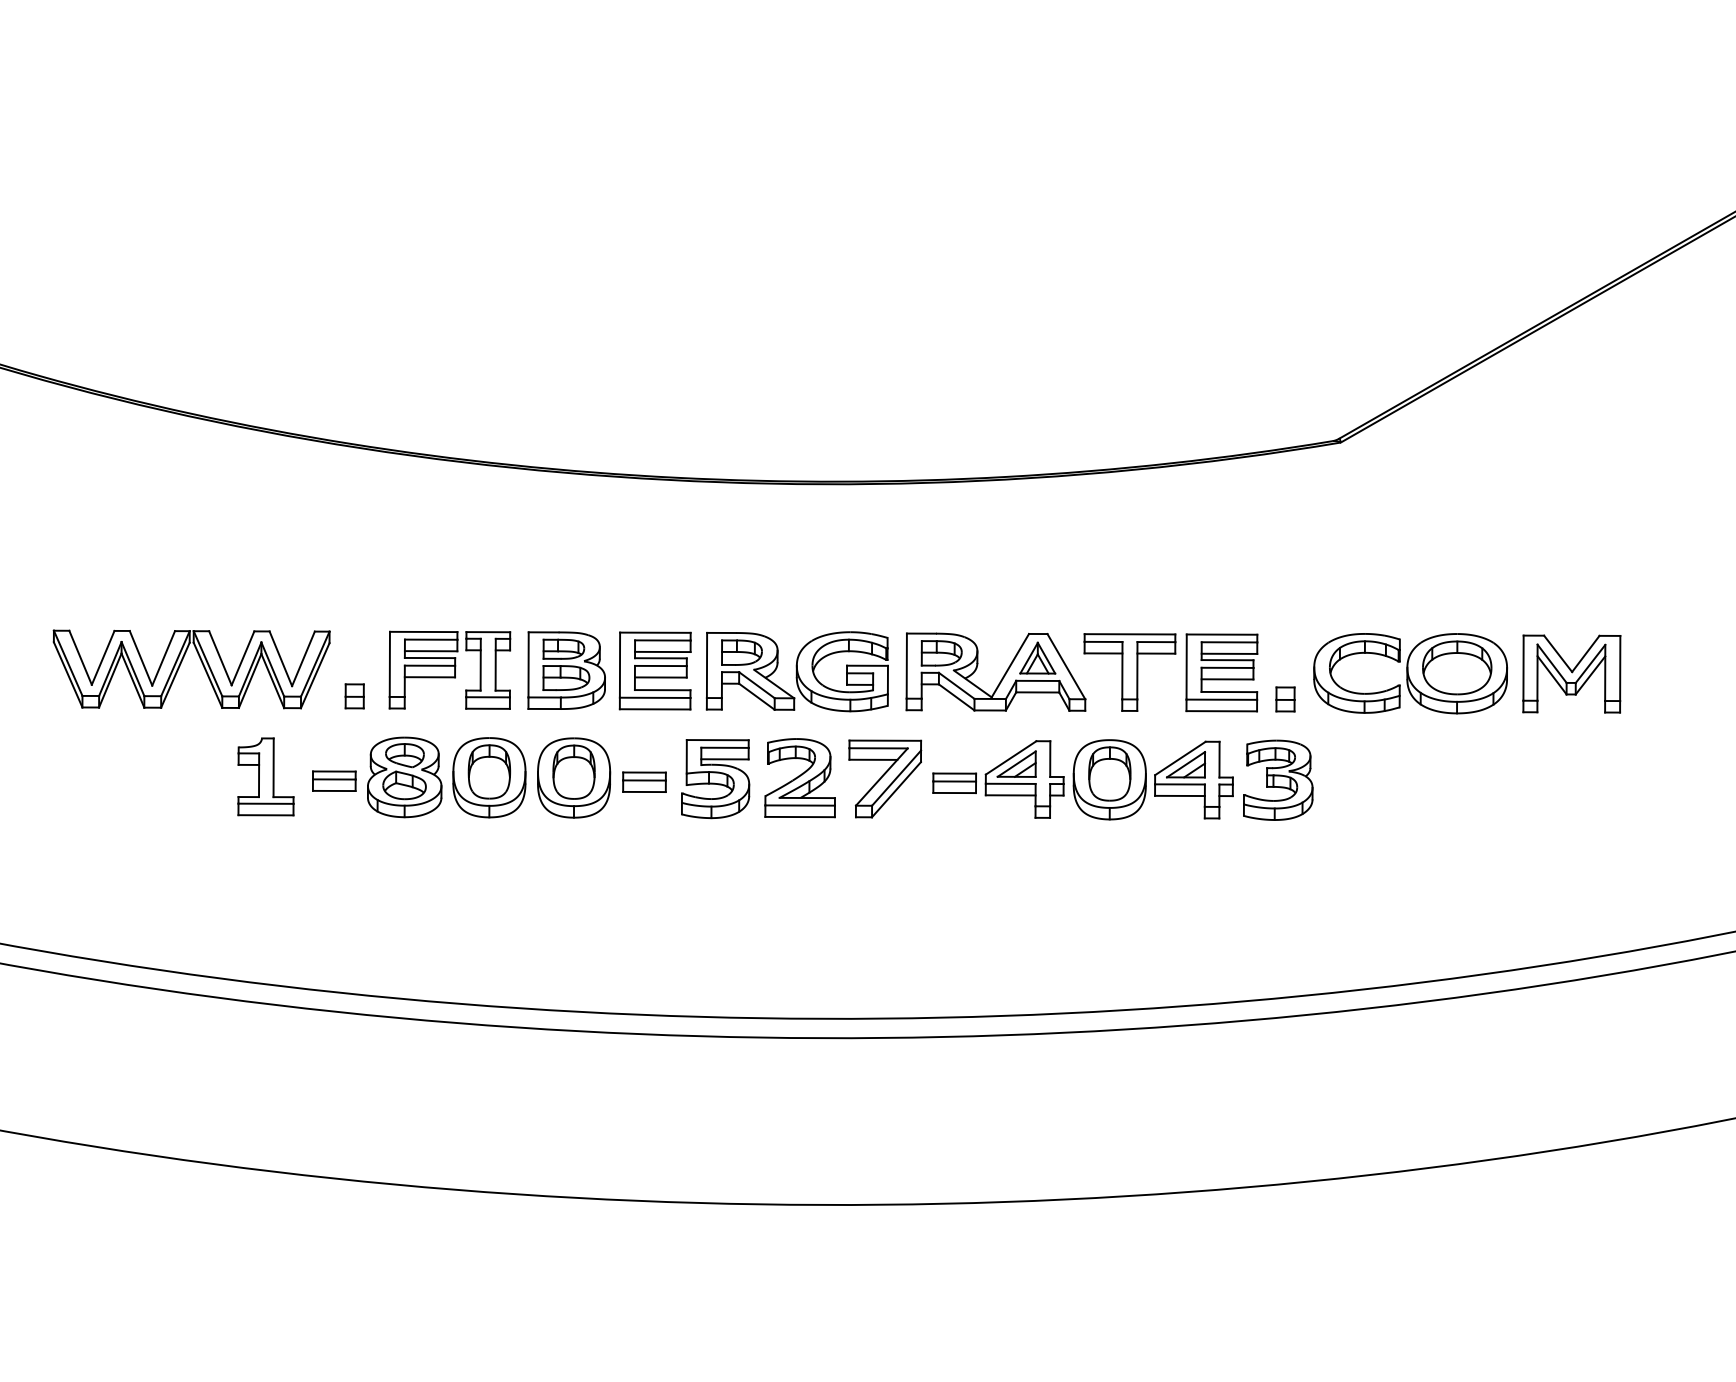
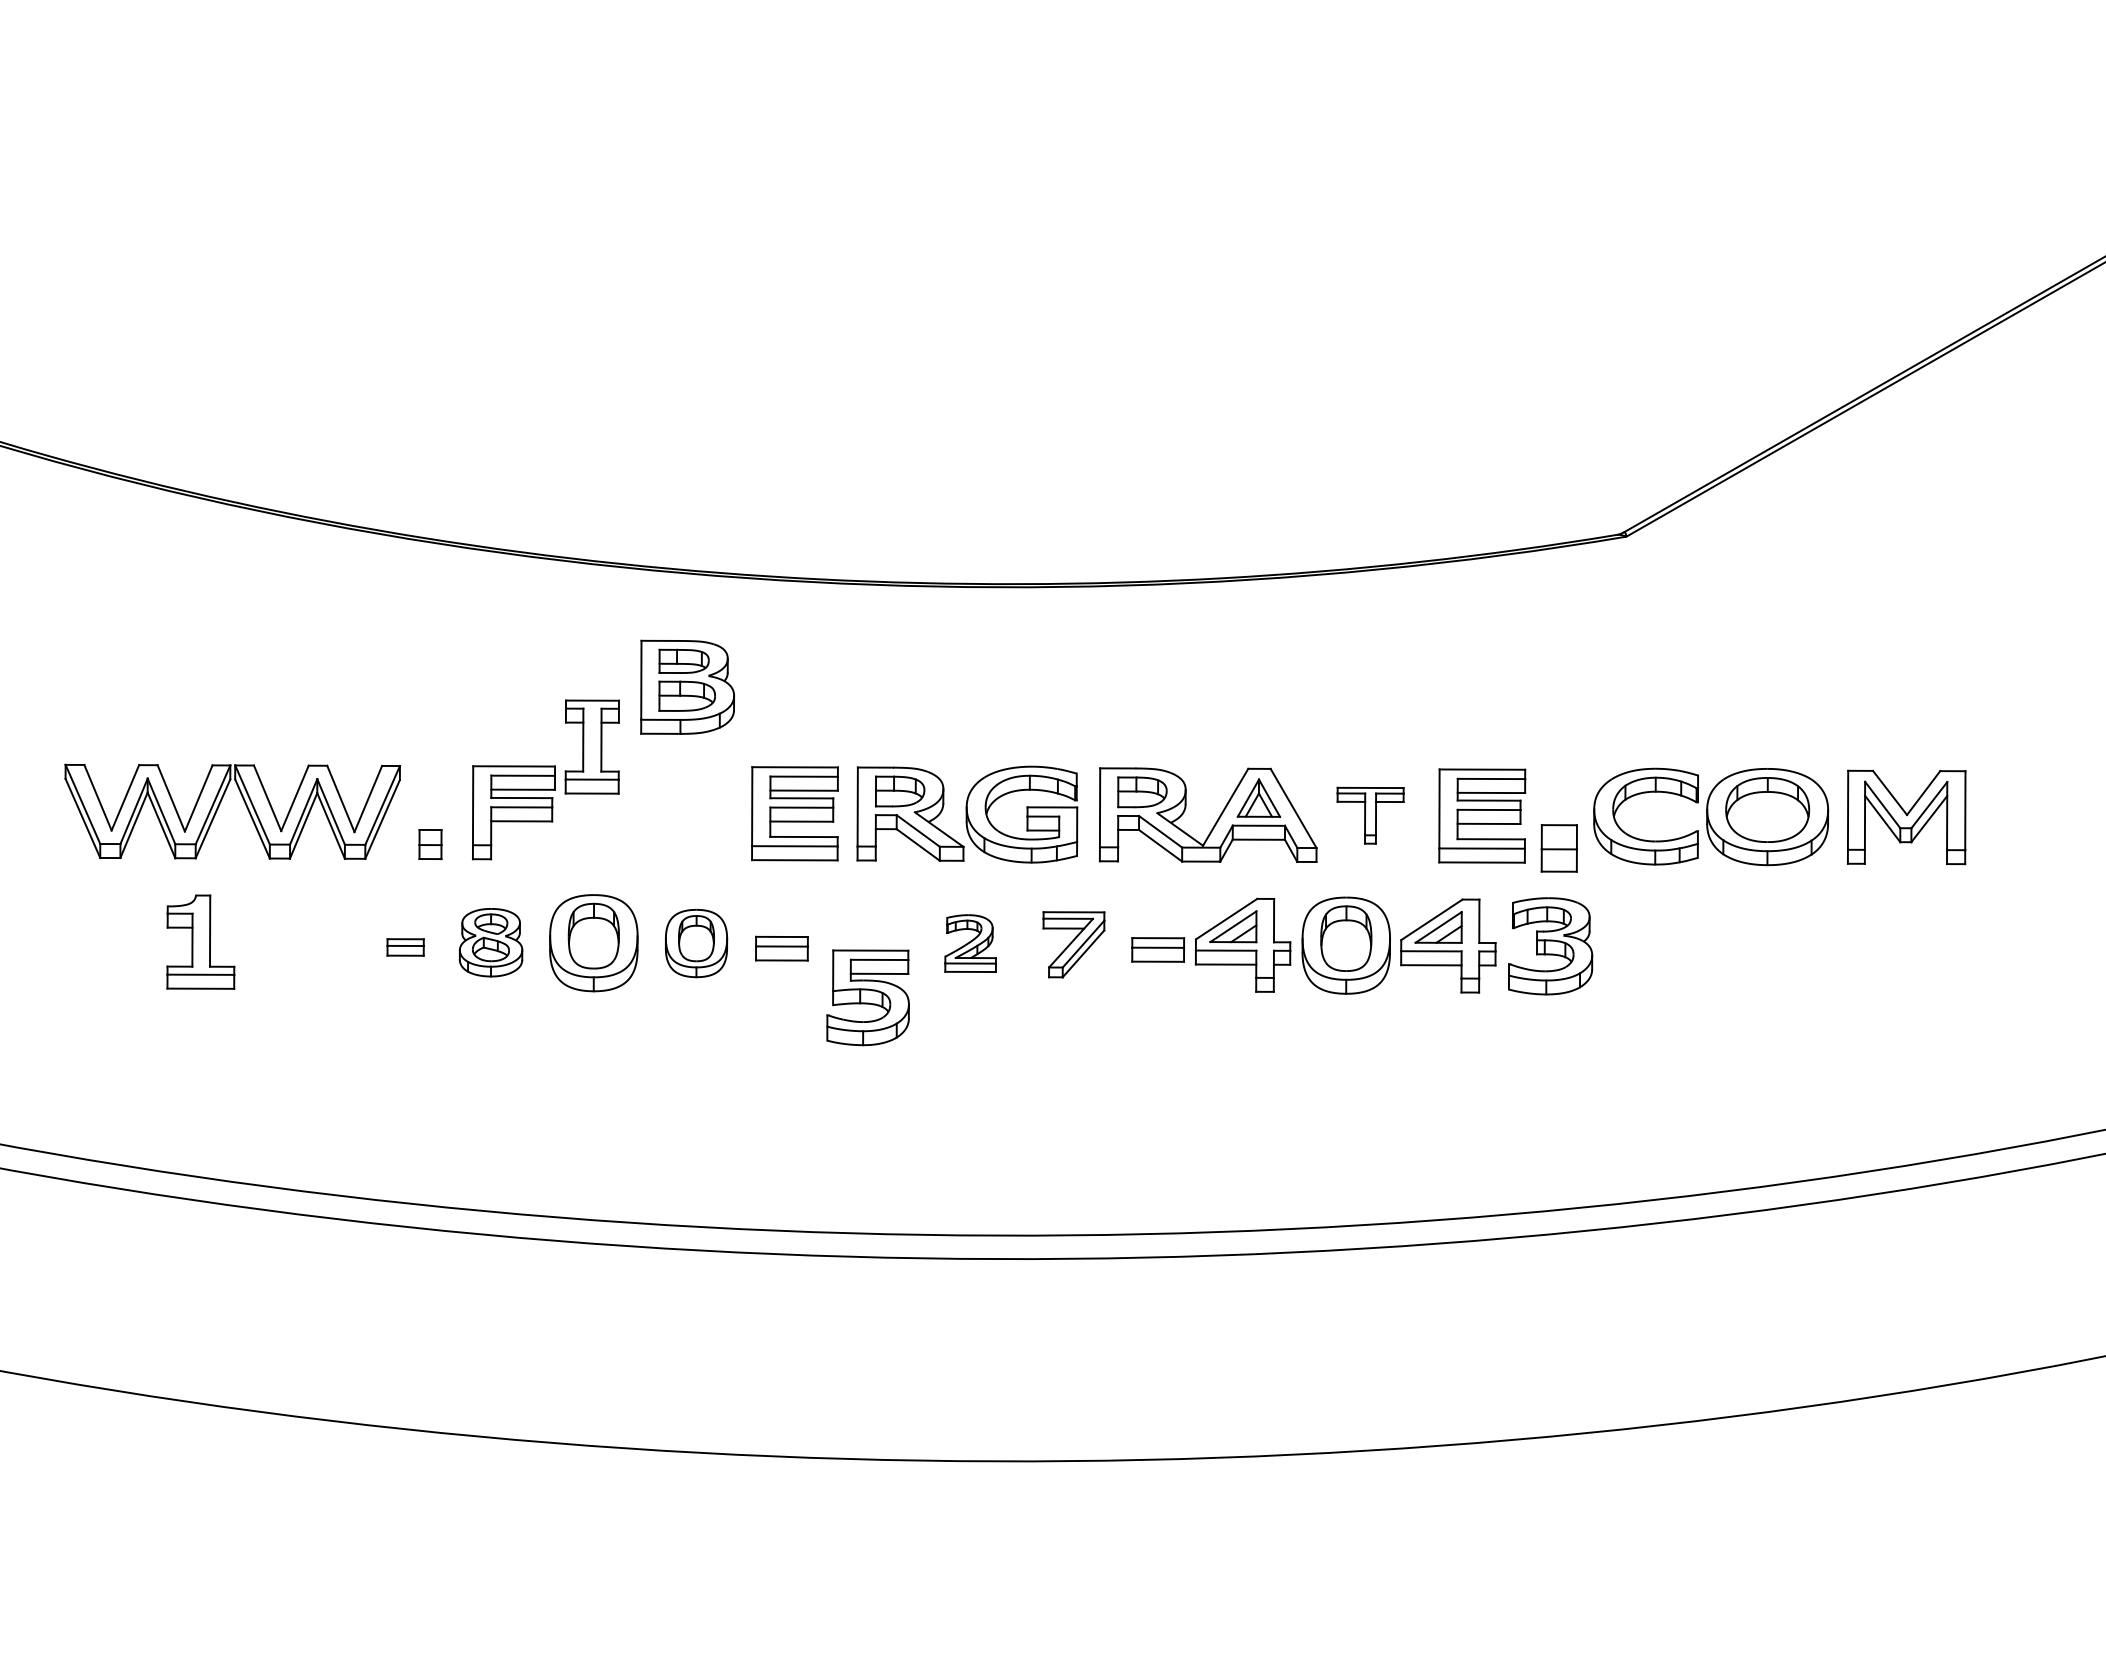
part: (487, 669) -> (591, 746), moved
part: (566, 669) -> (687, 686), moved
part: (1129, 672) -> (1370, 815), size x0.6
part: (1285, 698) -> (1559, 847), size x1.6
part: (265, 776) -> (200, 941), moved
part: (404, 777) -> (490, 942), size x0.7
part: (574, 777) -> (696, 943), size x0.7
part: (799, 777) -> (970, 943), size x0.6
part: (715, 778) -> (867, 997), moved
part: (884, 778) -> (1073, 944), size x0.7
part: (334, 781) -> (405, 947), size x0.7

